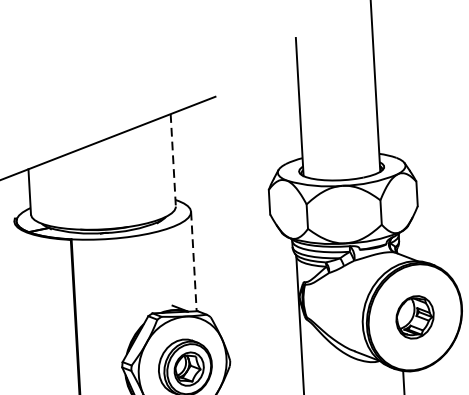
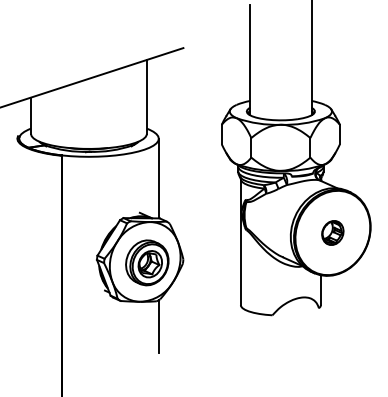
line: (172, 159) -> (146, 96), dashed -> solid
line: (193, 261) -> (158, 178), dashed -> solid
part: (414, 316) -> (332, 232), size x0.71

